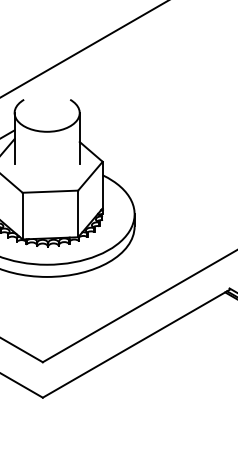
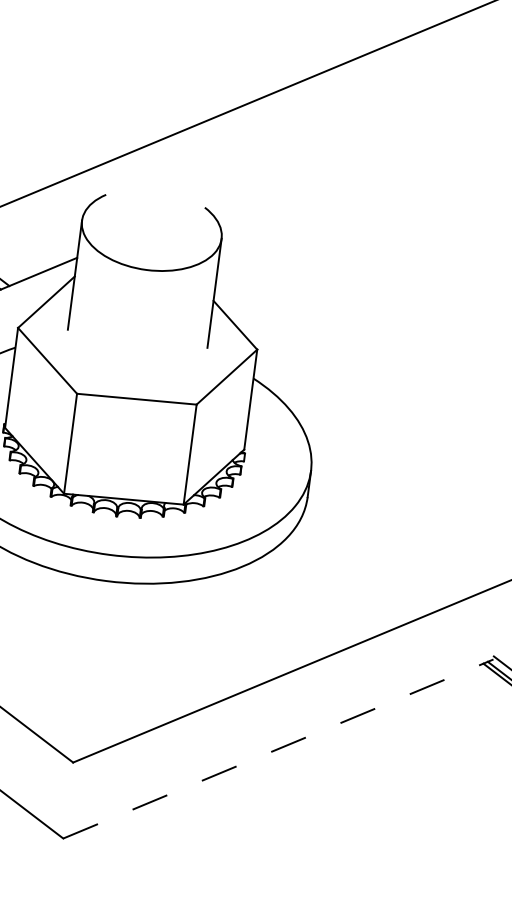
line: (136, 343) -> (279, 748), solid -> dashed

